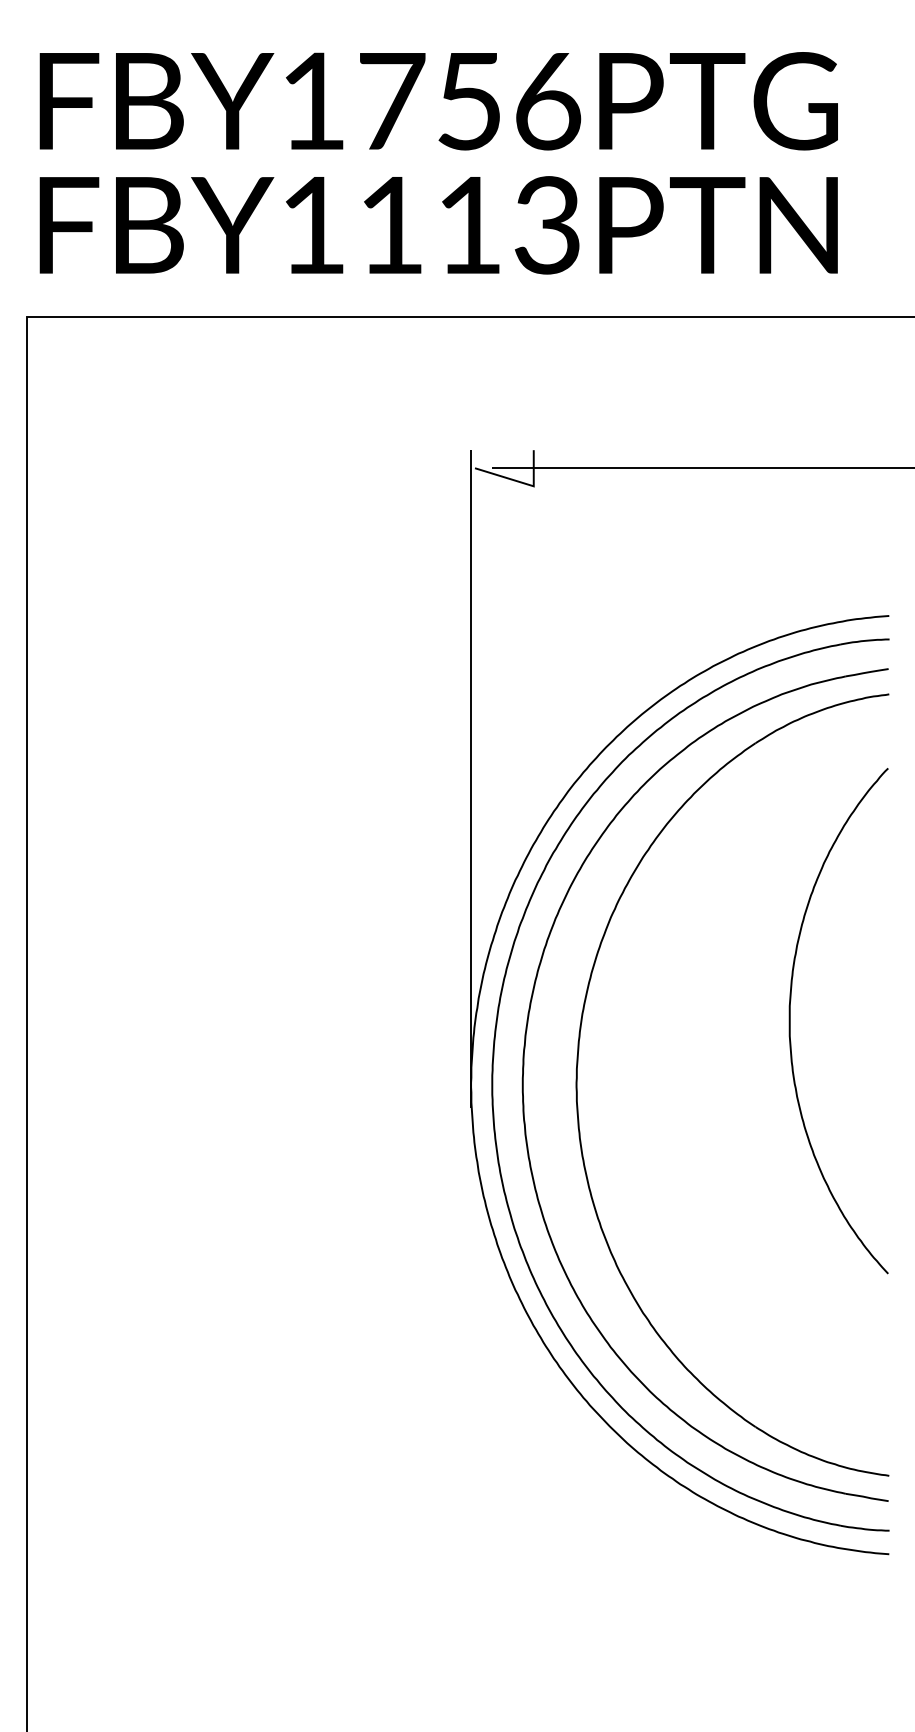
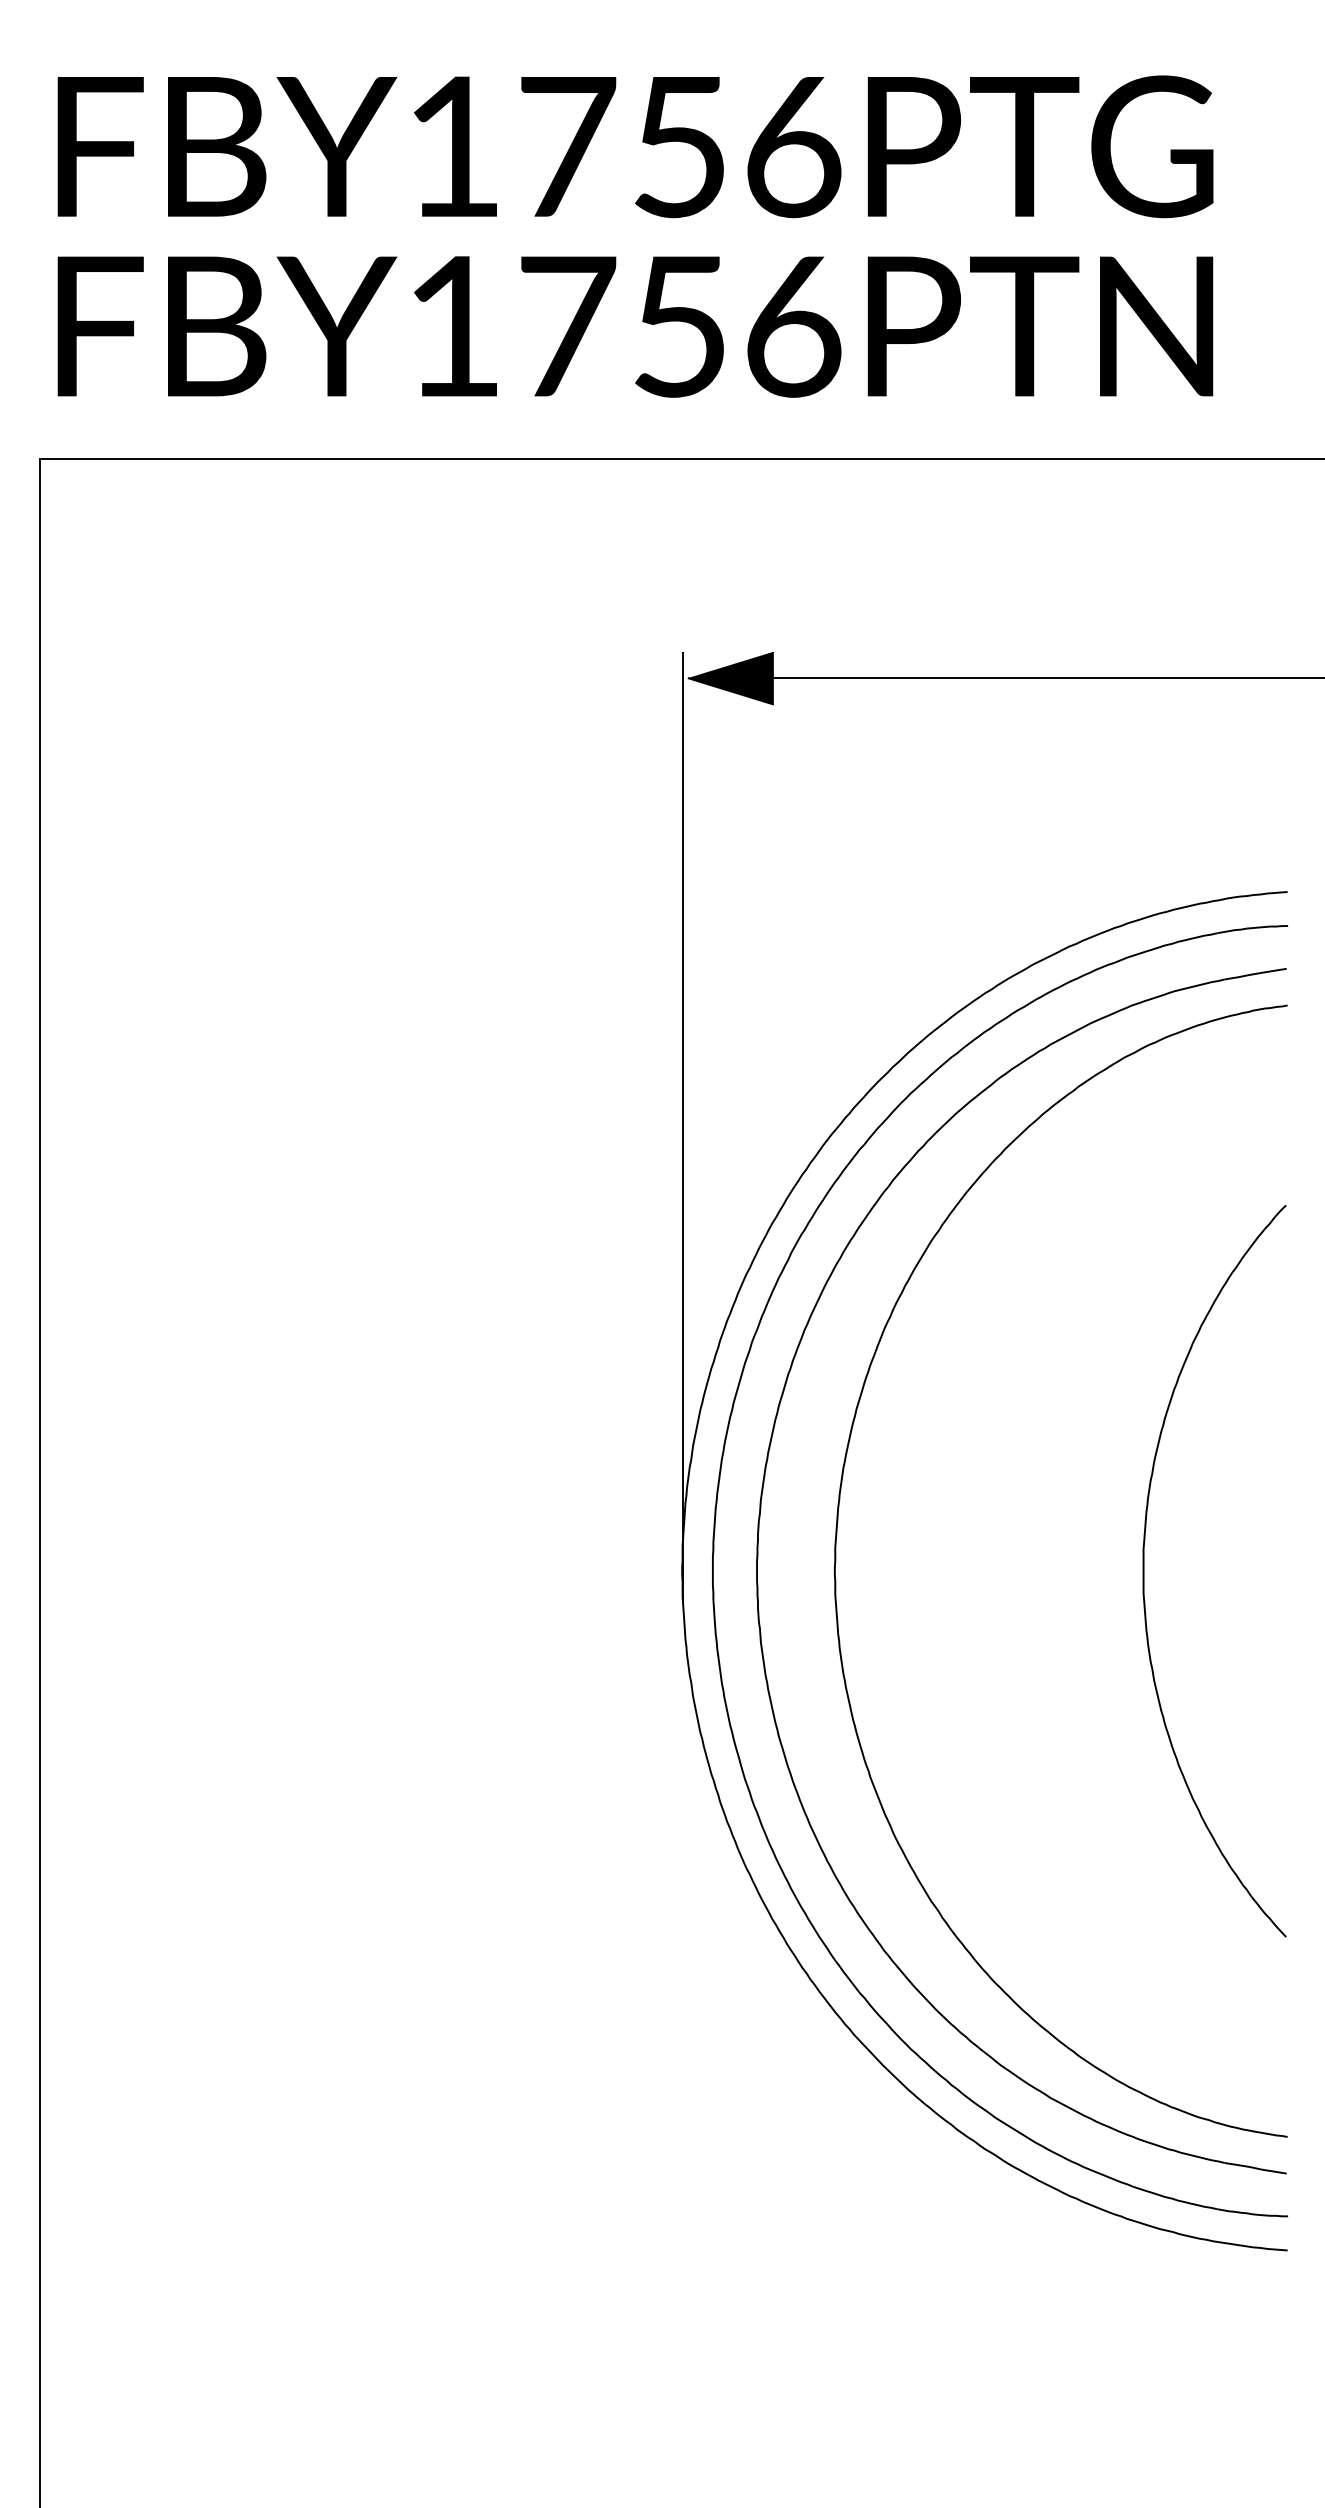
text: (470, 225) -> (681, 326), FBY1113PTN -> FBY1756PTN
fill: (504, 468) -> (730, 678), added
curve: (790, 1021) -> (1144, 1571), moved

